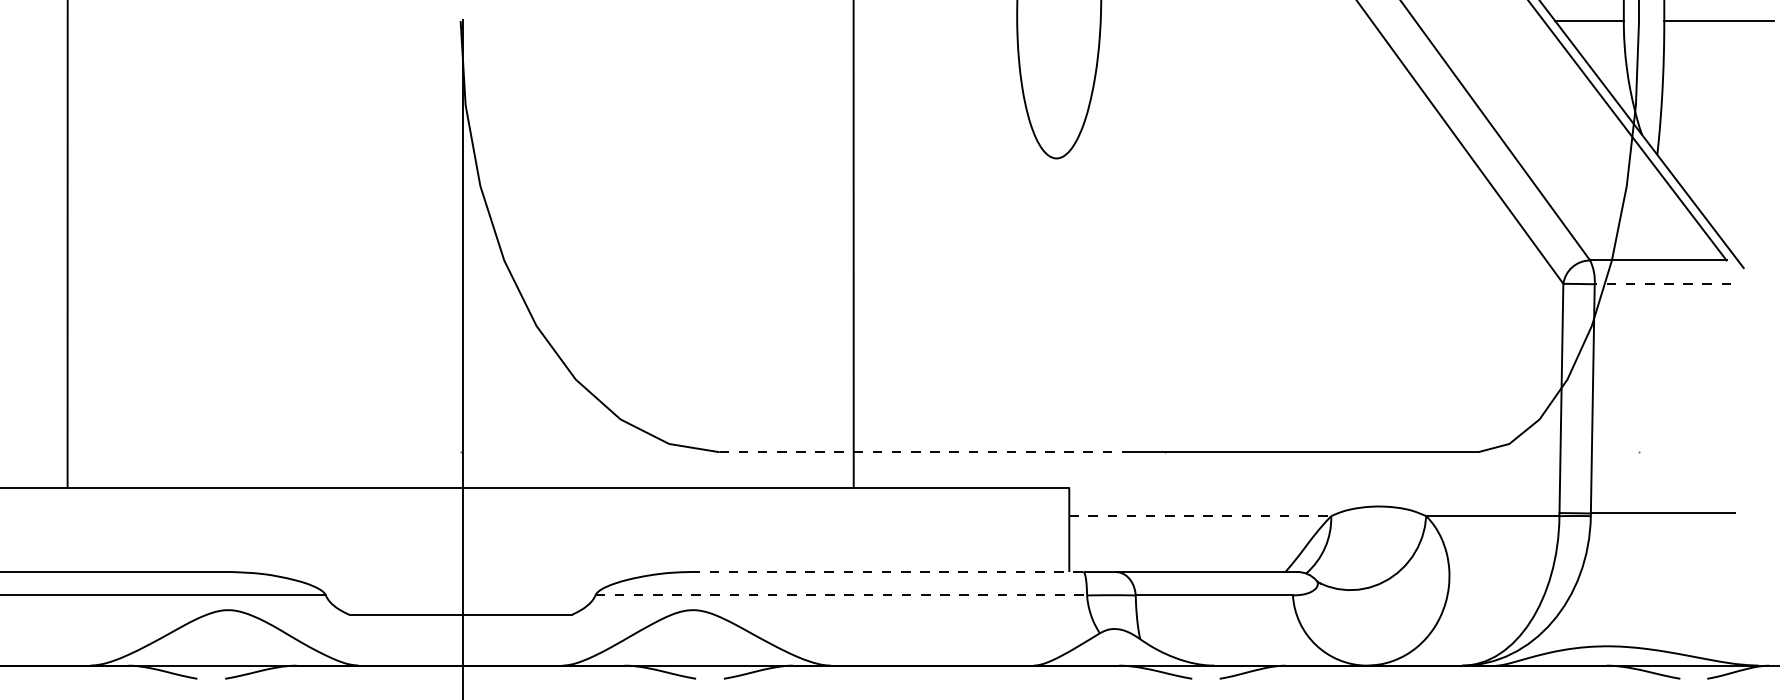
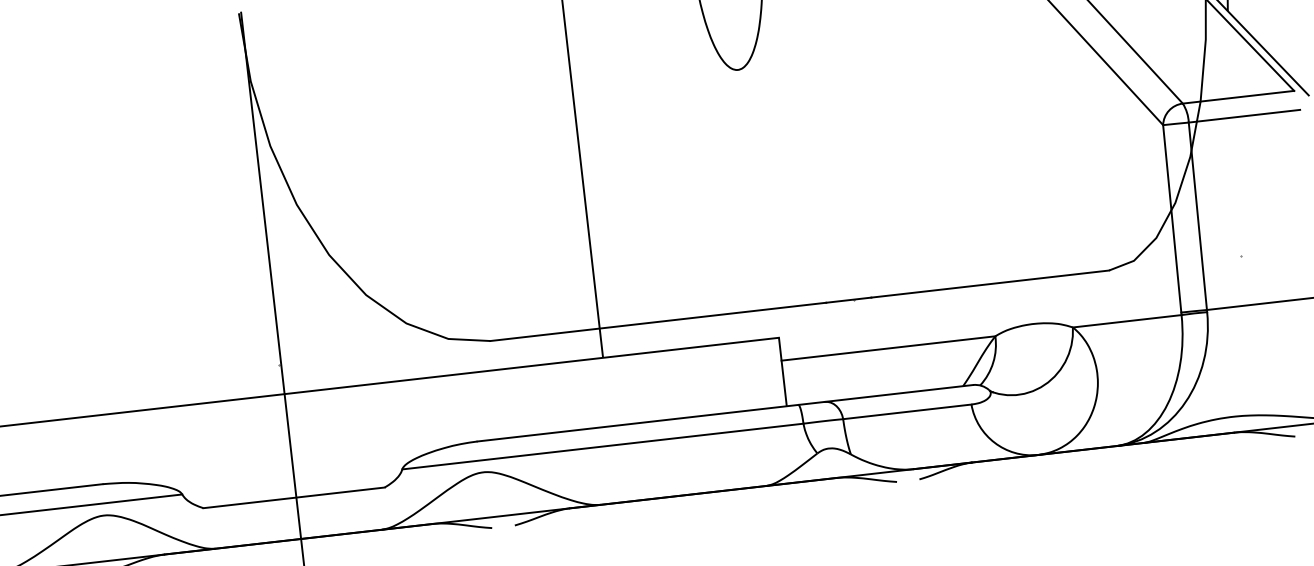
line: (1662, 284) -> (1244, 116), dashed -> solid
line: (925, 452) -> (658, 322), dashed -> solid
line: (1200, 516) -> (888, 348), dashed -> solid
line: (886, 572) -> (637, 423), dashed -> solid
line: (841, 595) -> (603, 446), dashed -> solid

